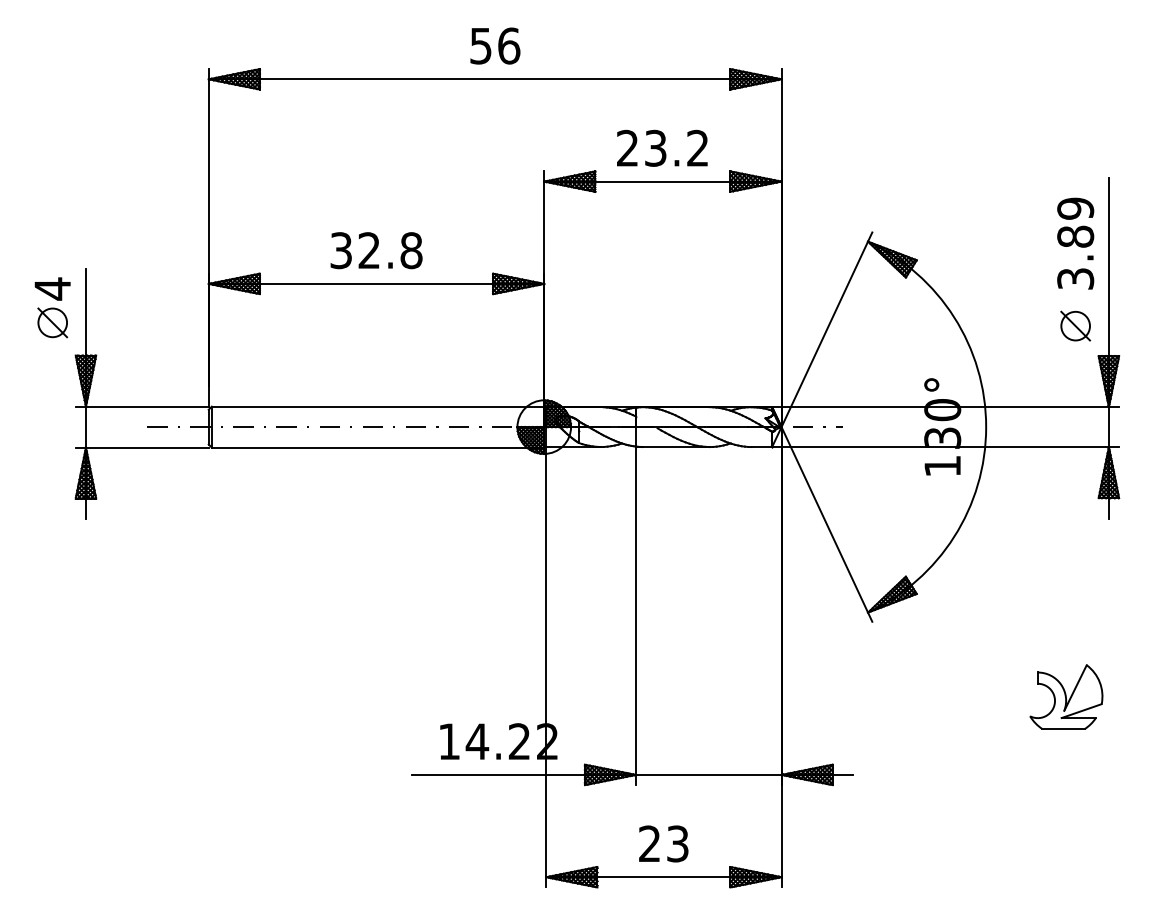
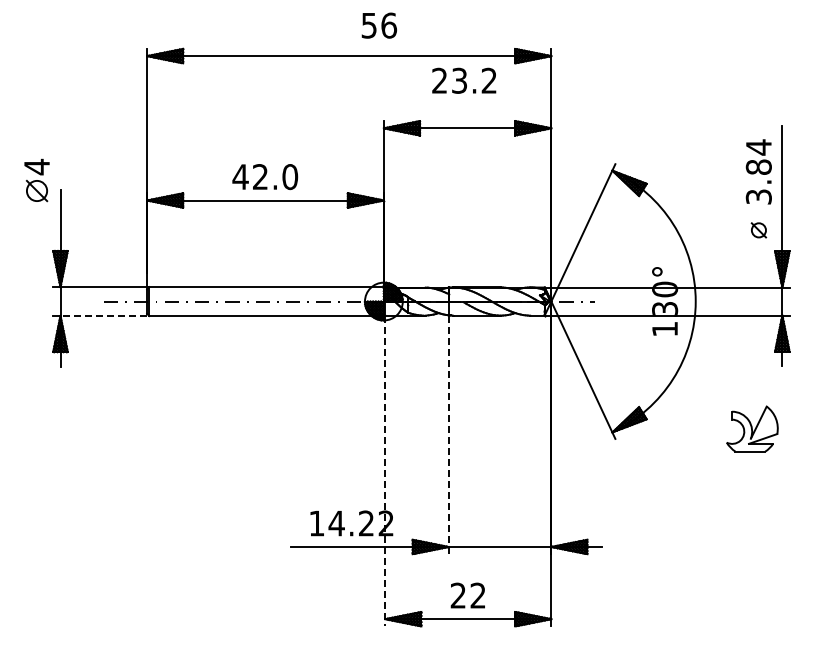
text: (494, 45) -> (378, 25), moved
text: (662, 147) -> (464, 80), moved
text: (1075, 208) -> (758, 147), 3.89 -> 3.84
text: (376, 251) -> (265, 177), 32.8 -> 42.0
part: (51, 307) -> (36, 180), moved
part: (1075, 326) -> (758, 230), size x0.7
line: (146, 448) -> (103, 316), solid -> dashed
line: (635, 616) -> (448, 435), solid -> dashed
line: (546, 667) -> (385, 471), solid -> dashed
part: (1066, 696) -> (752, 428), moved
text: (676, 843) -> (477, 595), 23 -> 22

